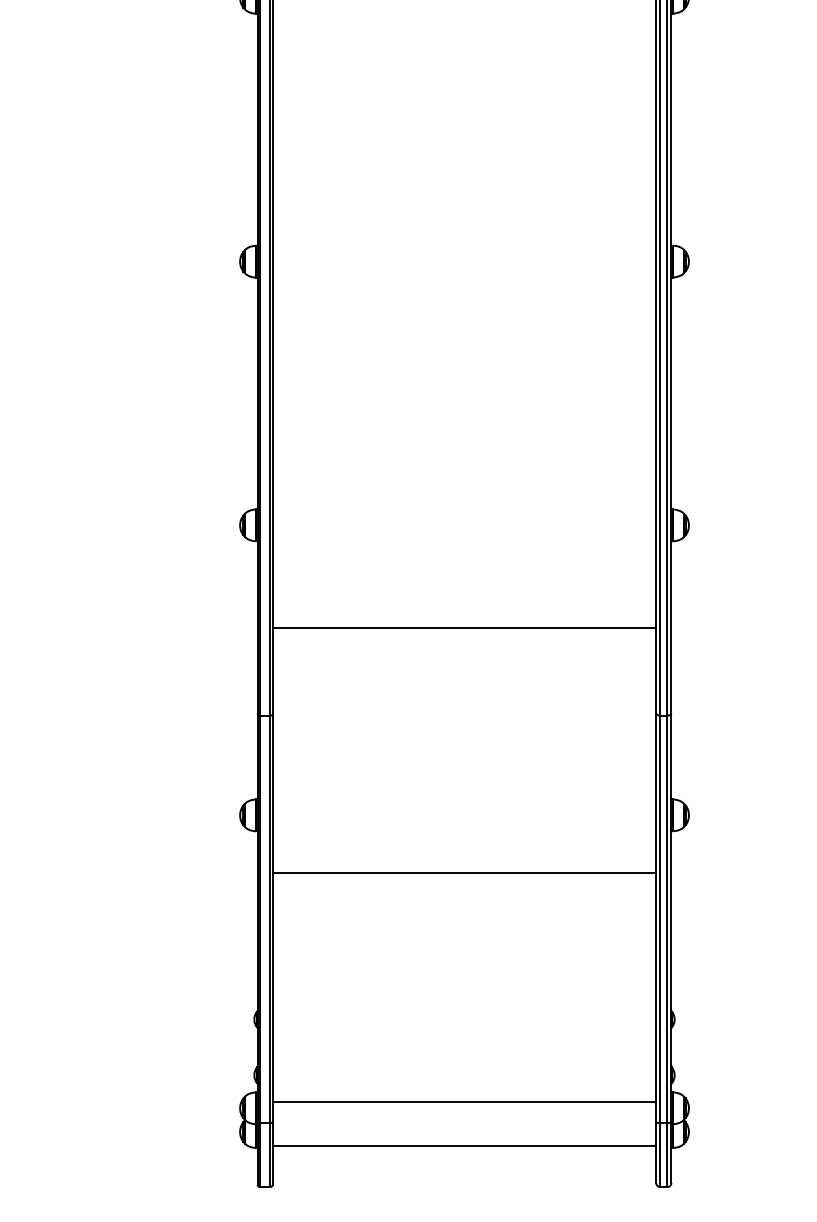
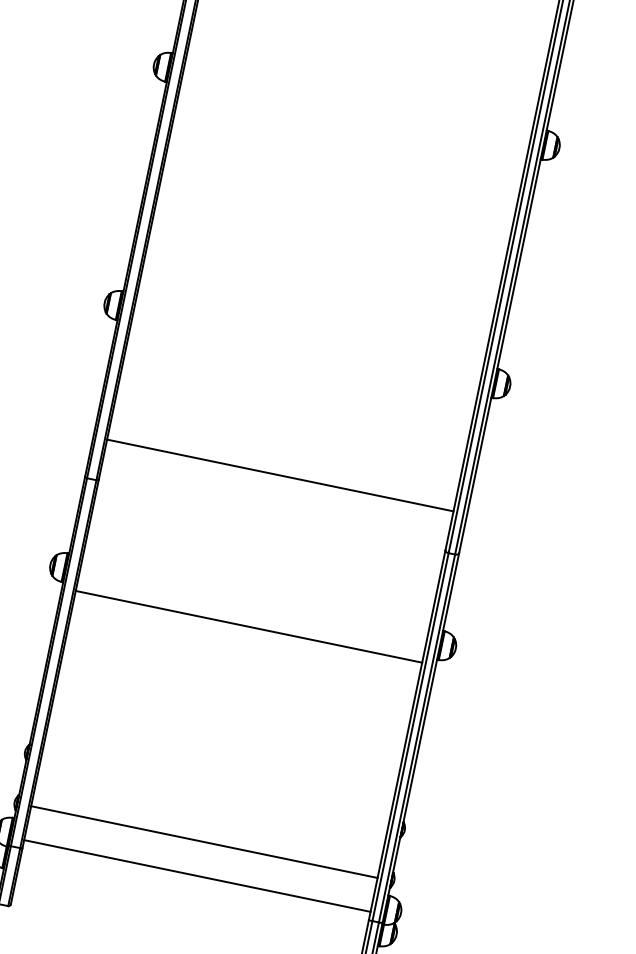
line: (464, 628) -> (280, 475), moved
line: (464, 872) -> (248, 626), moved
line: (464, 1102) -> (204, 842), moved
line: (464, 1145) -> (197, 875), moved

